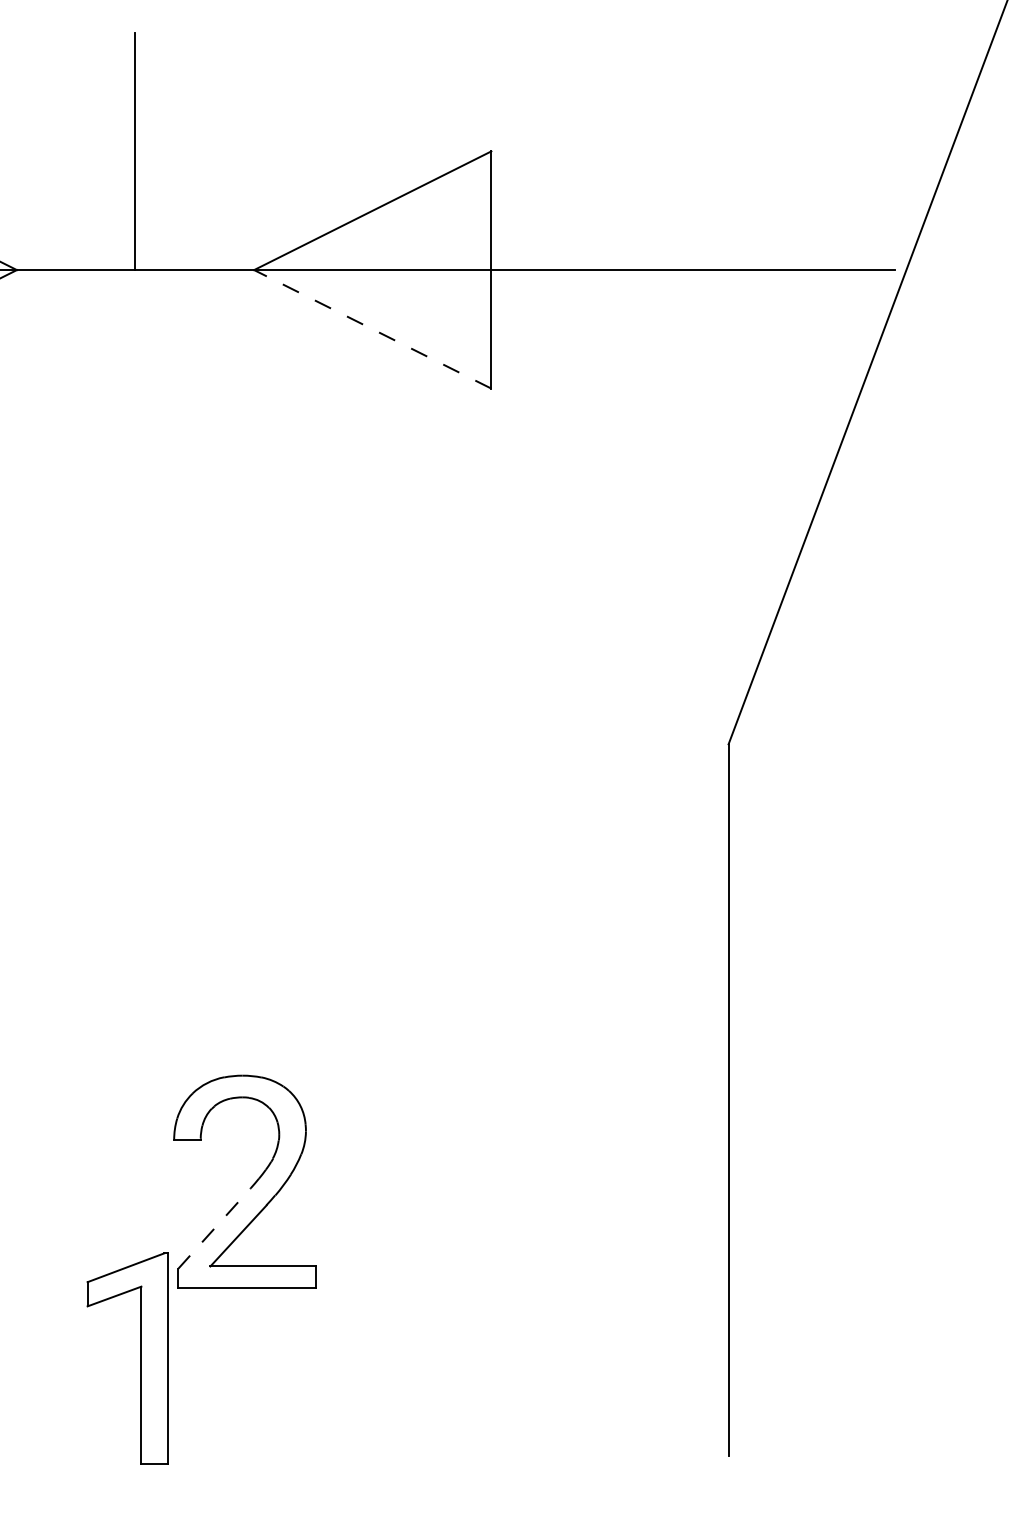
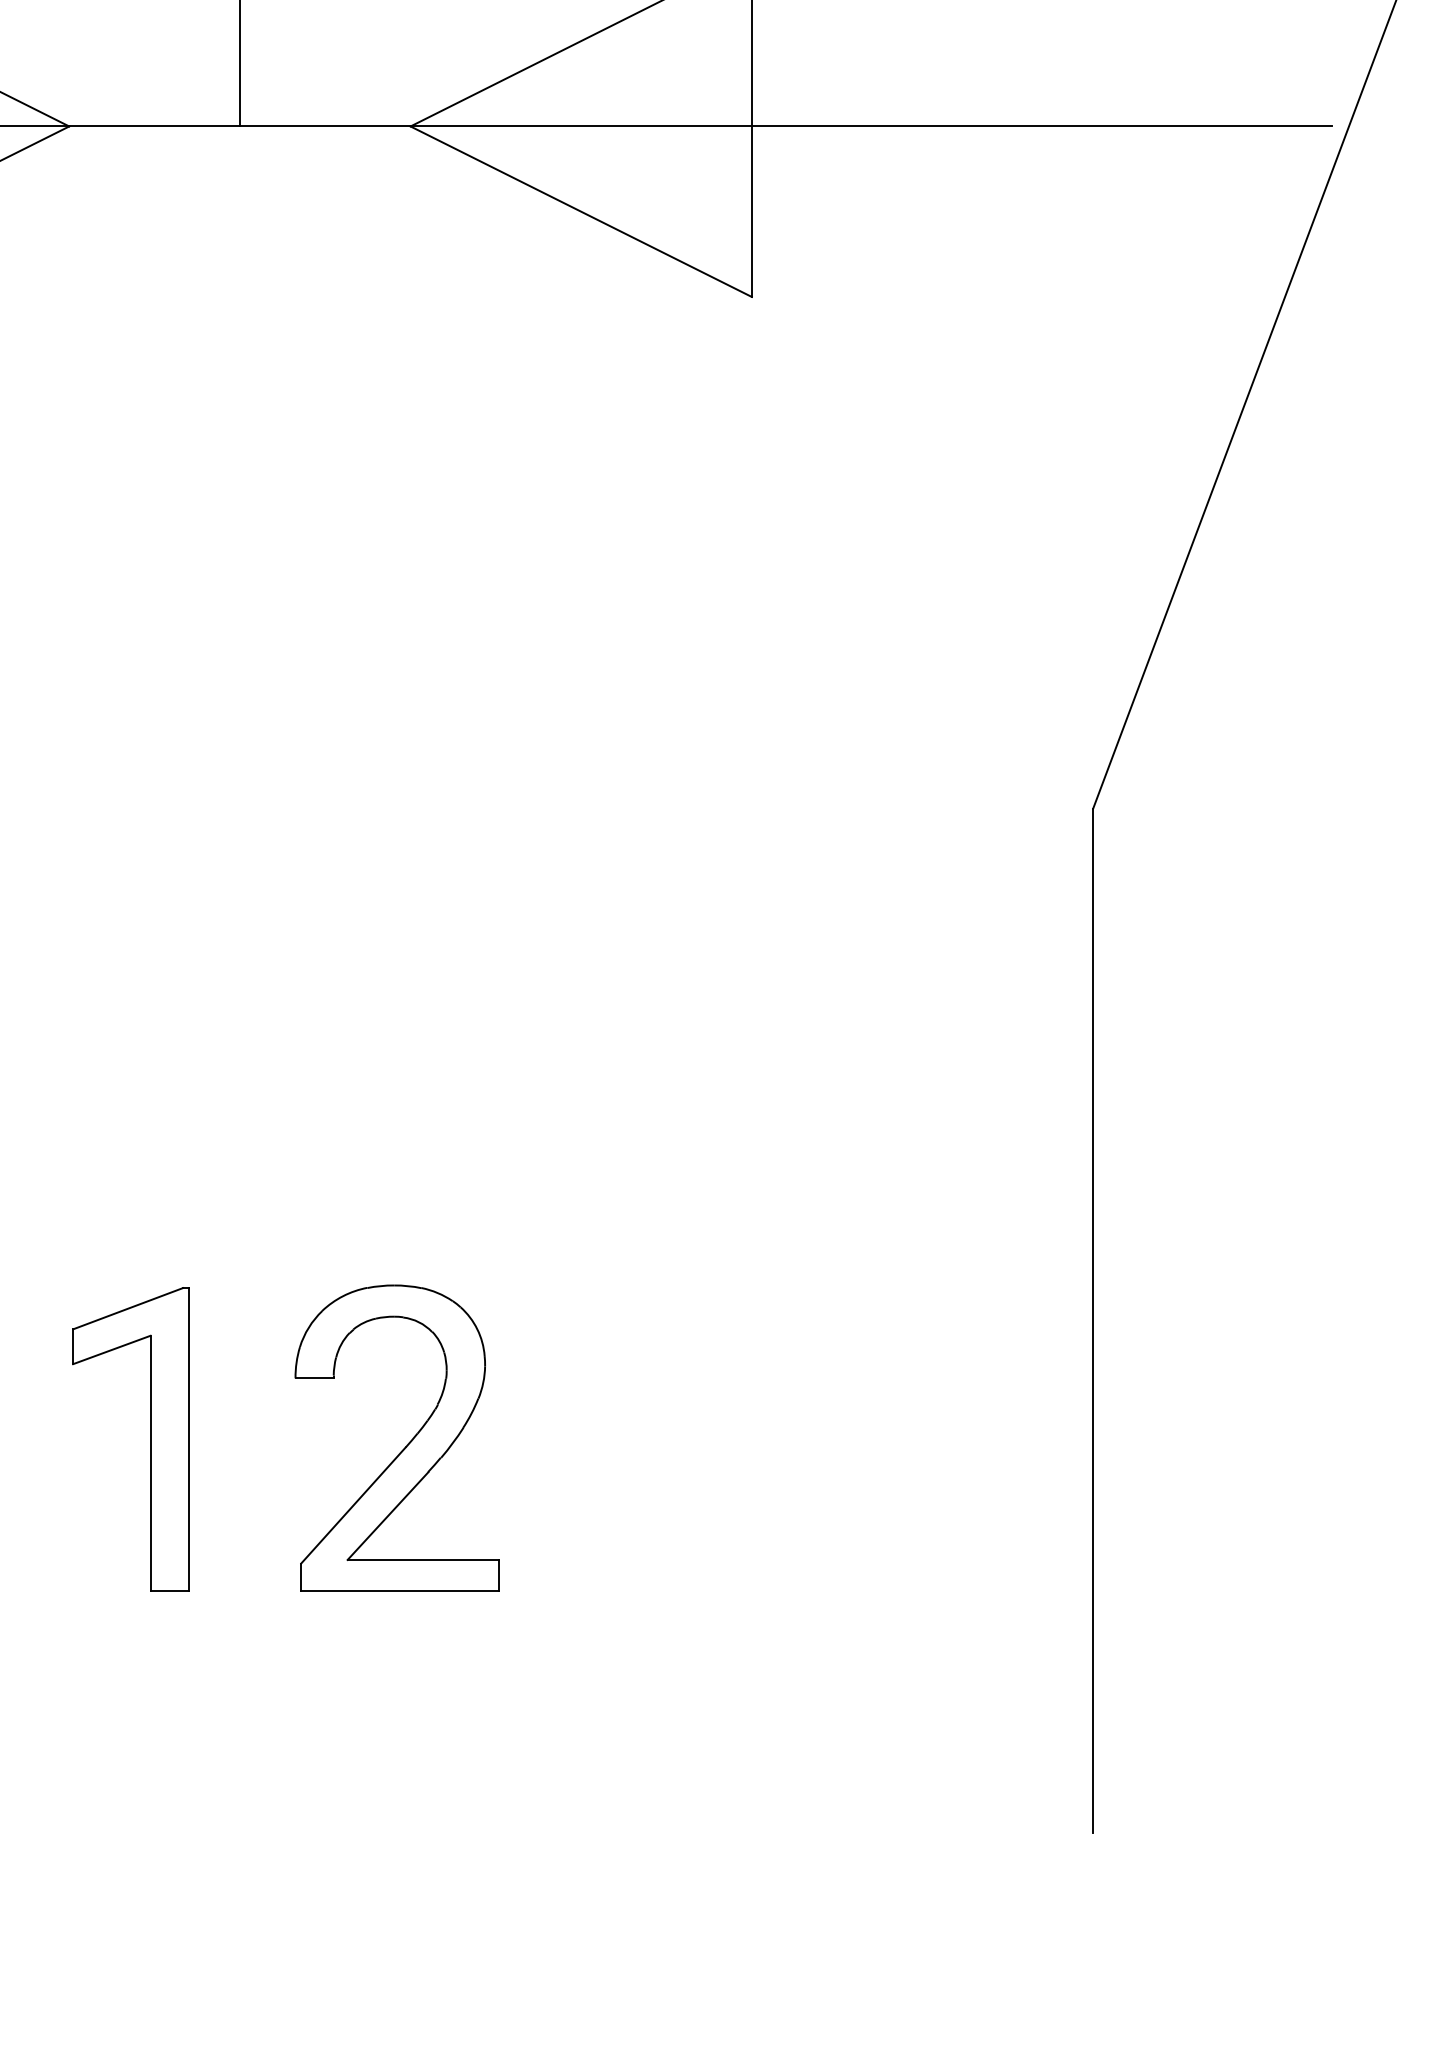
line: (372, 329) -> (580, 211), dashed -> solid
line: (214, 1228) -> (353, 1505), dashed -> solid
part: (140, 1358) -> (149, 1439), moved

